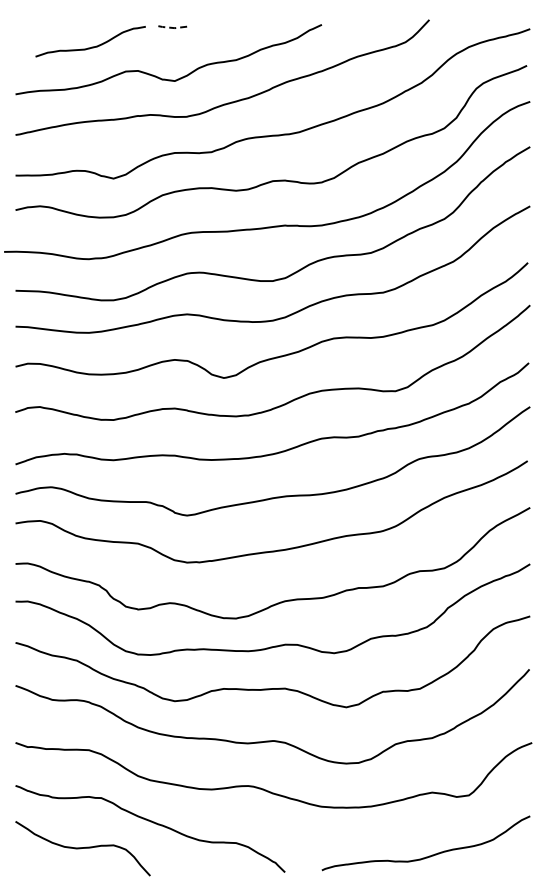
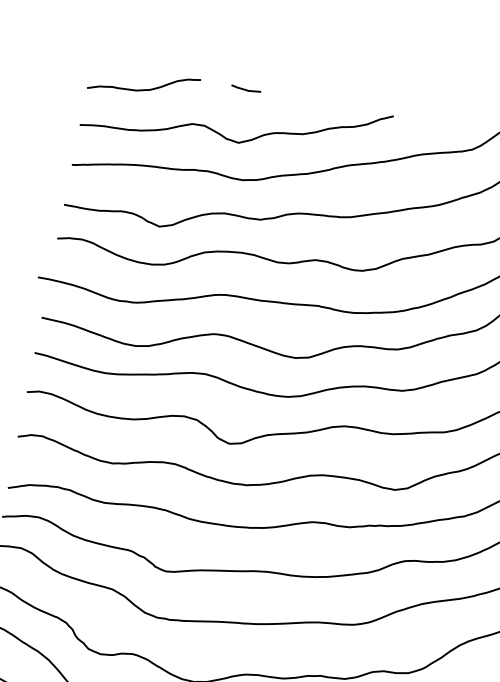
line: (171, 27) -> (245, 89), dashed -> solid
curve: (91, 46) -> (143, 88), moved

